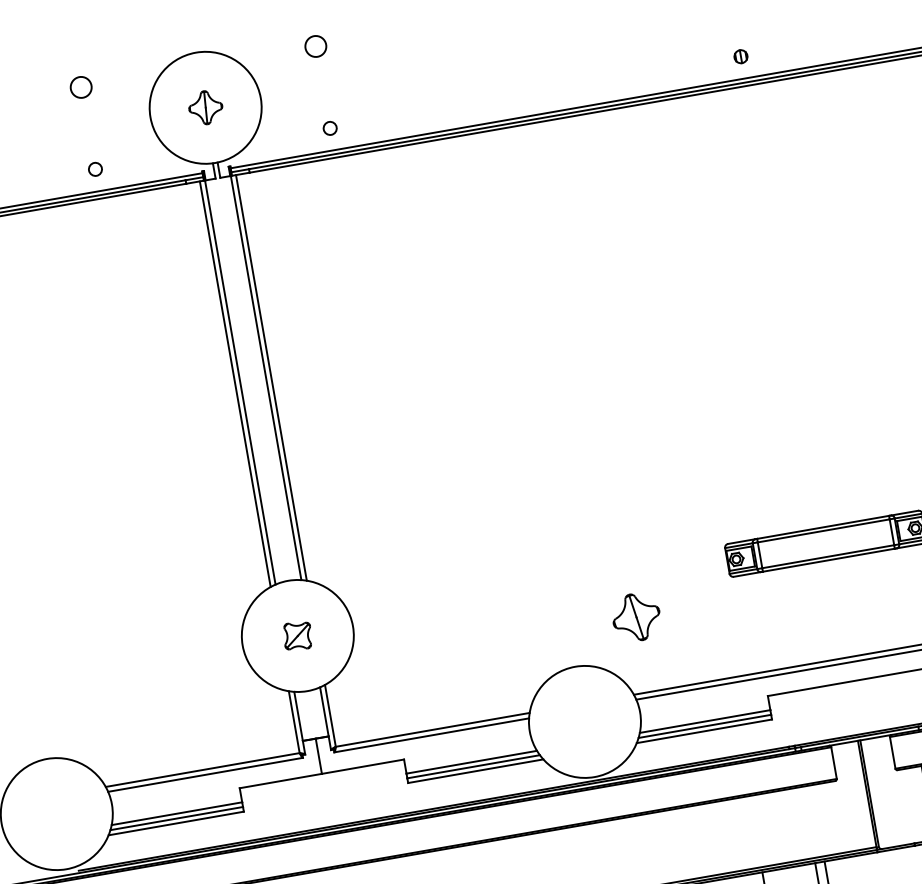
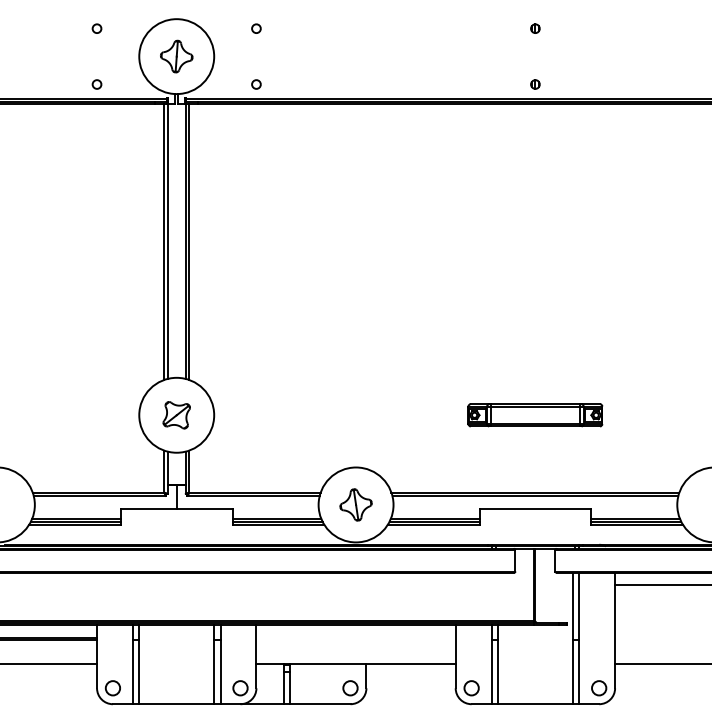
circle: (315, 45) -> (256, 28), size x0.62
circle: (80, 87) -> (96, 28), size x0.62
part: (205, 107) -> (176, 56), size x1.43
part: (635, 616) -> (355, 504), moved
part: (297, 636) -> (176, 415), size x1.43

